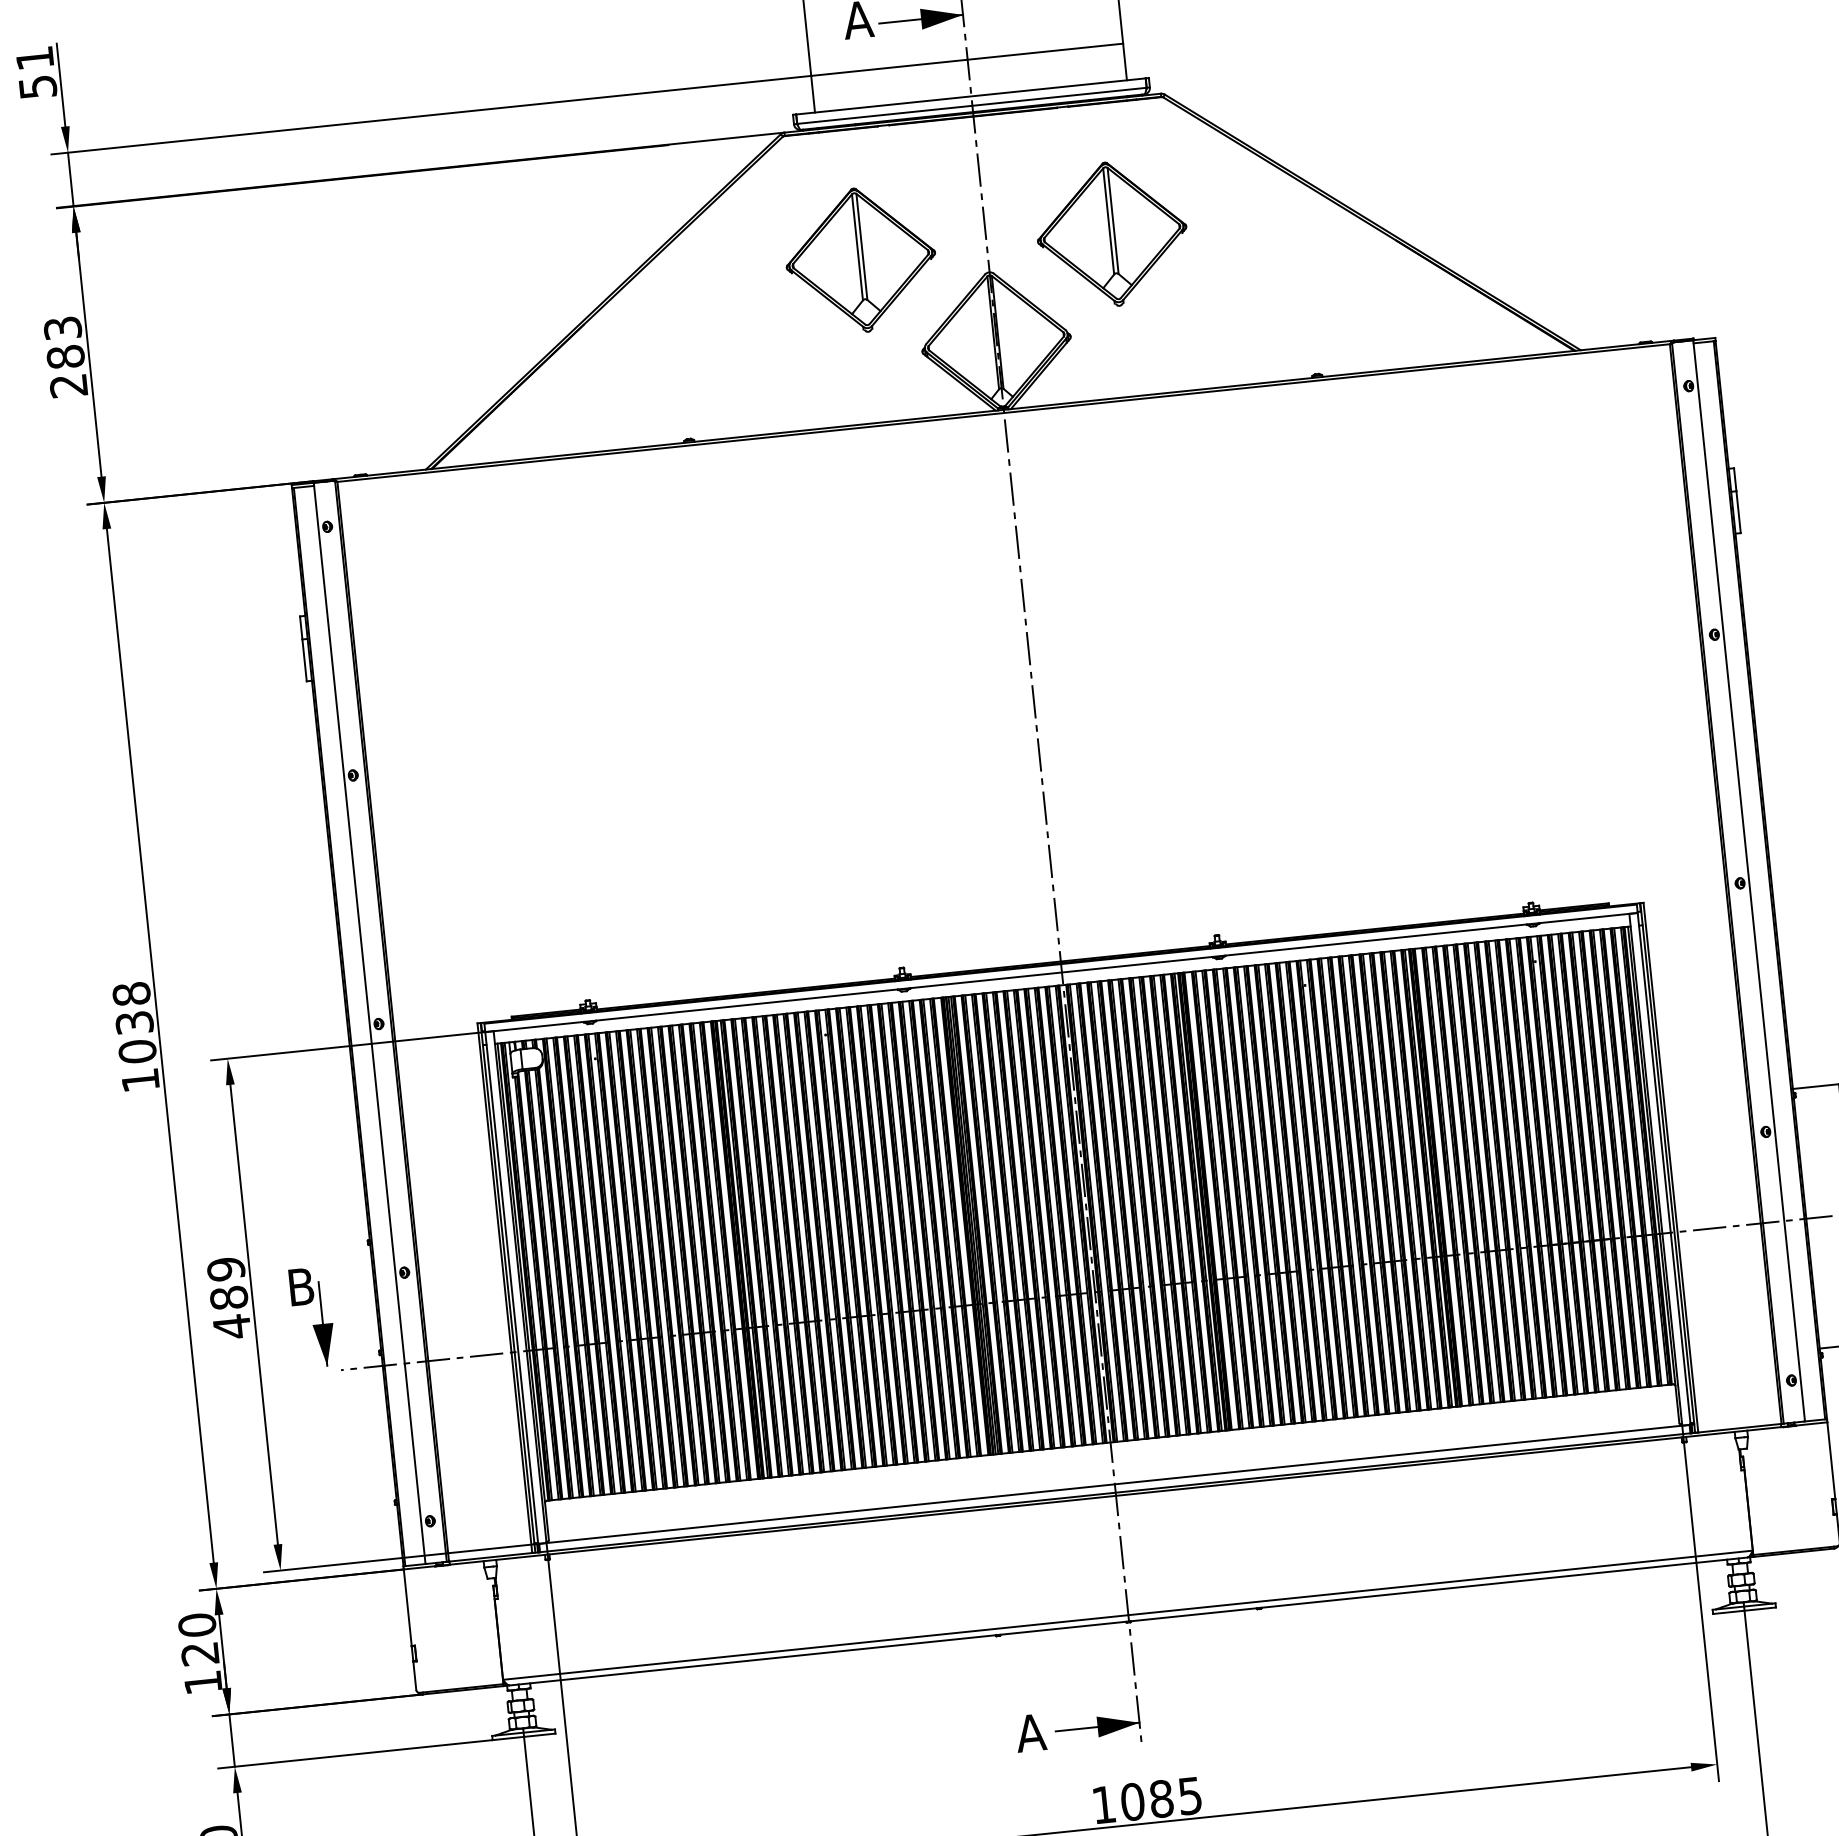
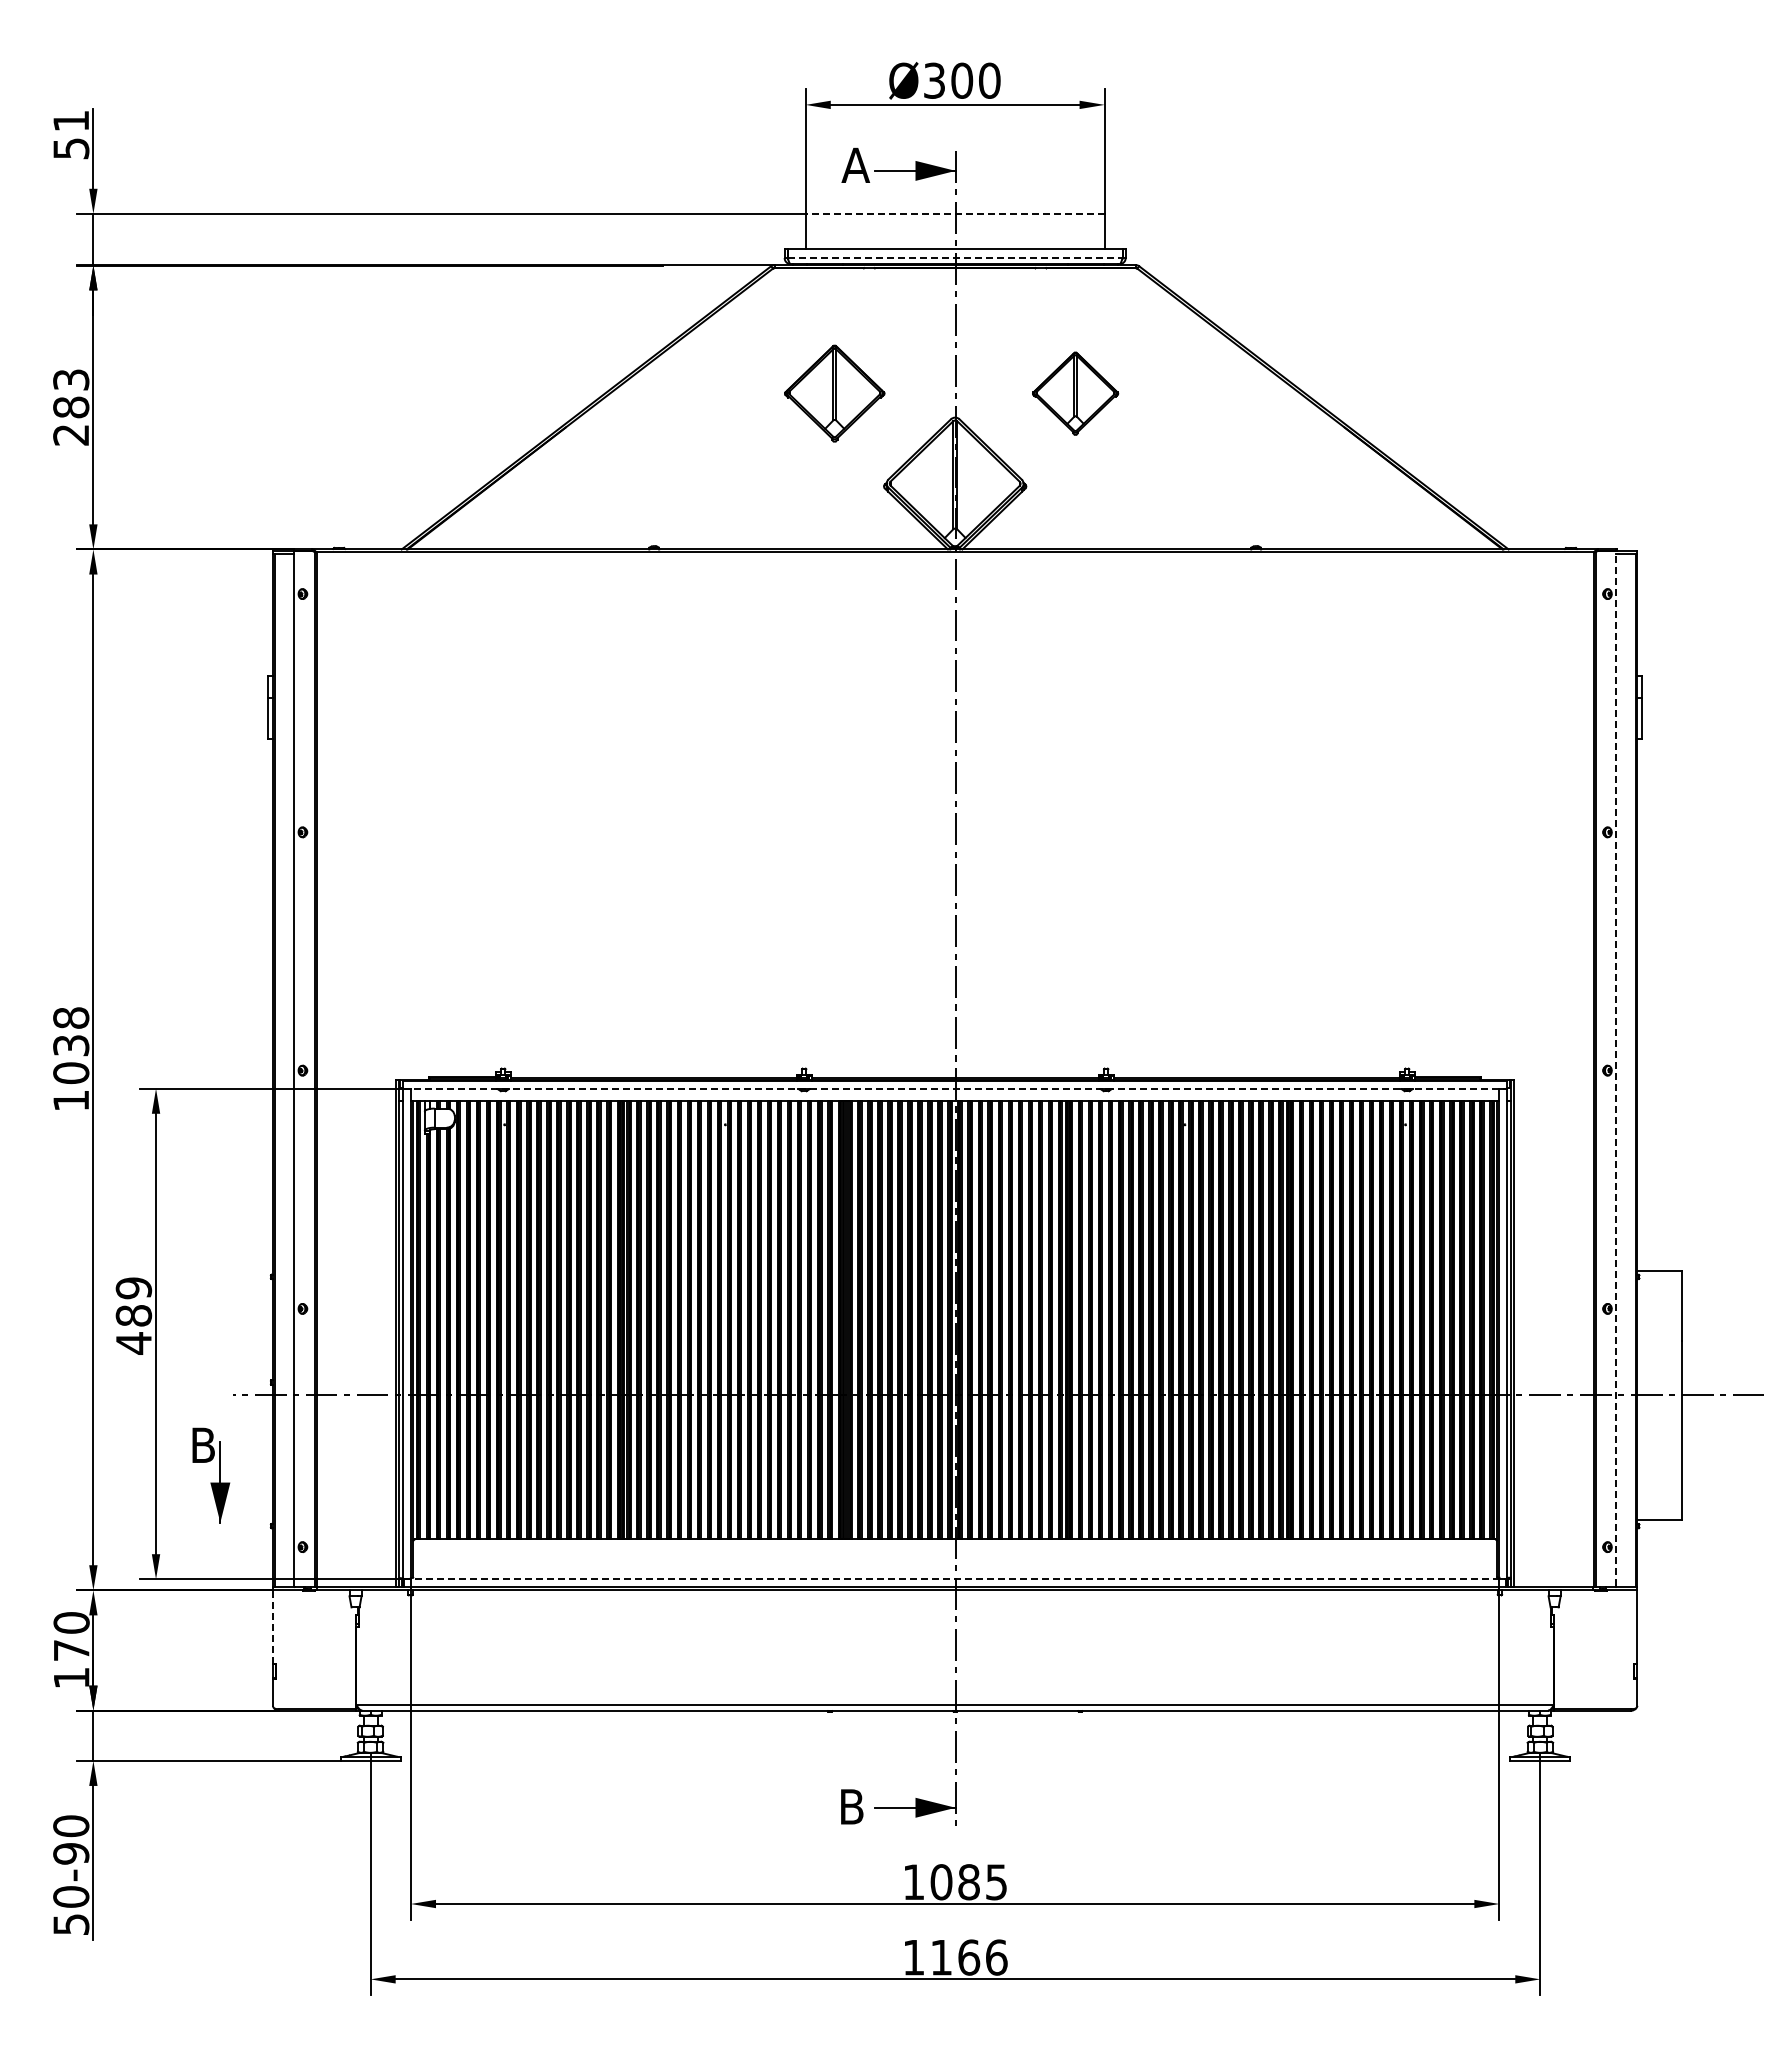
line: (966, 59) -> (954, 213), solid -> dashed
line: (972, 106) -> (955, 258), solid -> dashed
part: (1112, 234) -> (1075, 393), size x0.6
part: (860, 260) -> (834, 393), size x0.7
line: (1749, 880) -> (1616, 1068), solid -> dashed
line: (1061, 972) -> (955, 1088), solid -> dashed
part: (313, 1324) -> (211, 1482), moved
line: (1114, 1484) -> (955, 1579), solid -> dashed
line: (407, 1608) -> (272, 1627), solid -> dashed
text: (200, 1653) -> (71, 1650), 120 -> 170
text: (1030, 1732) -> (851, 1806), A -> B

